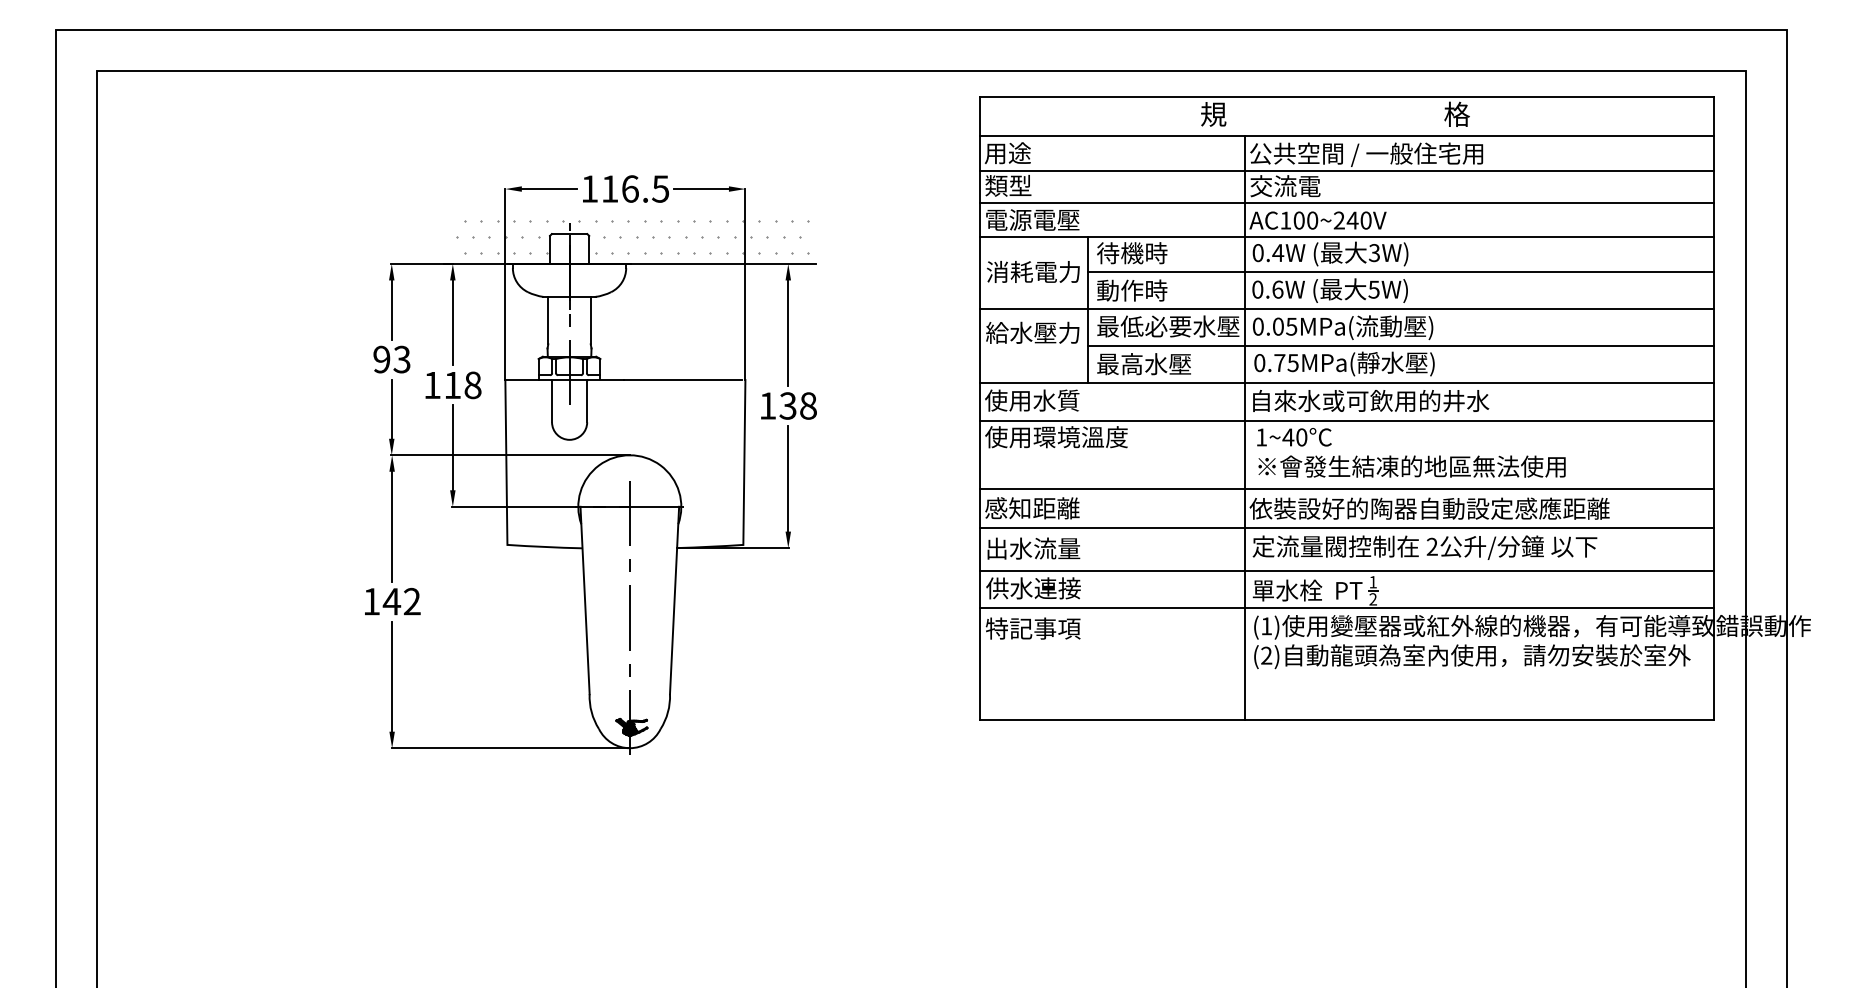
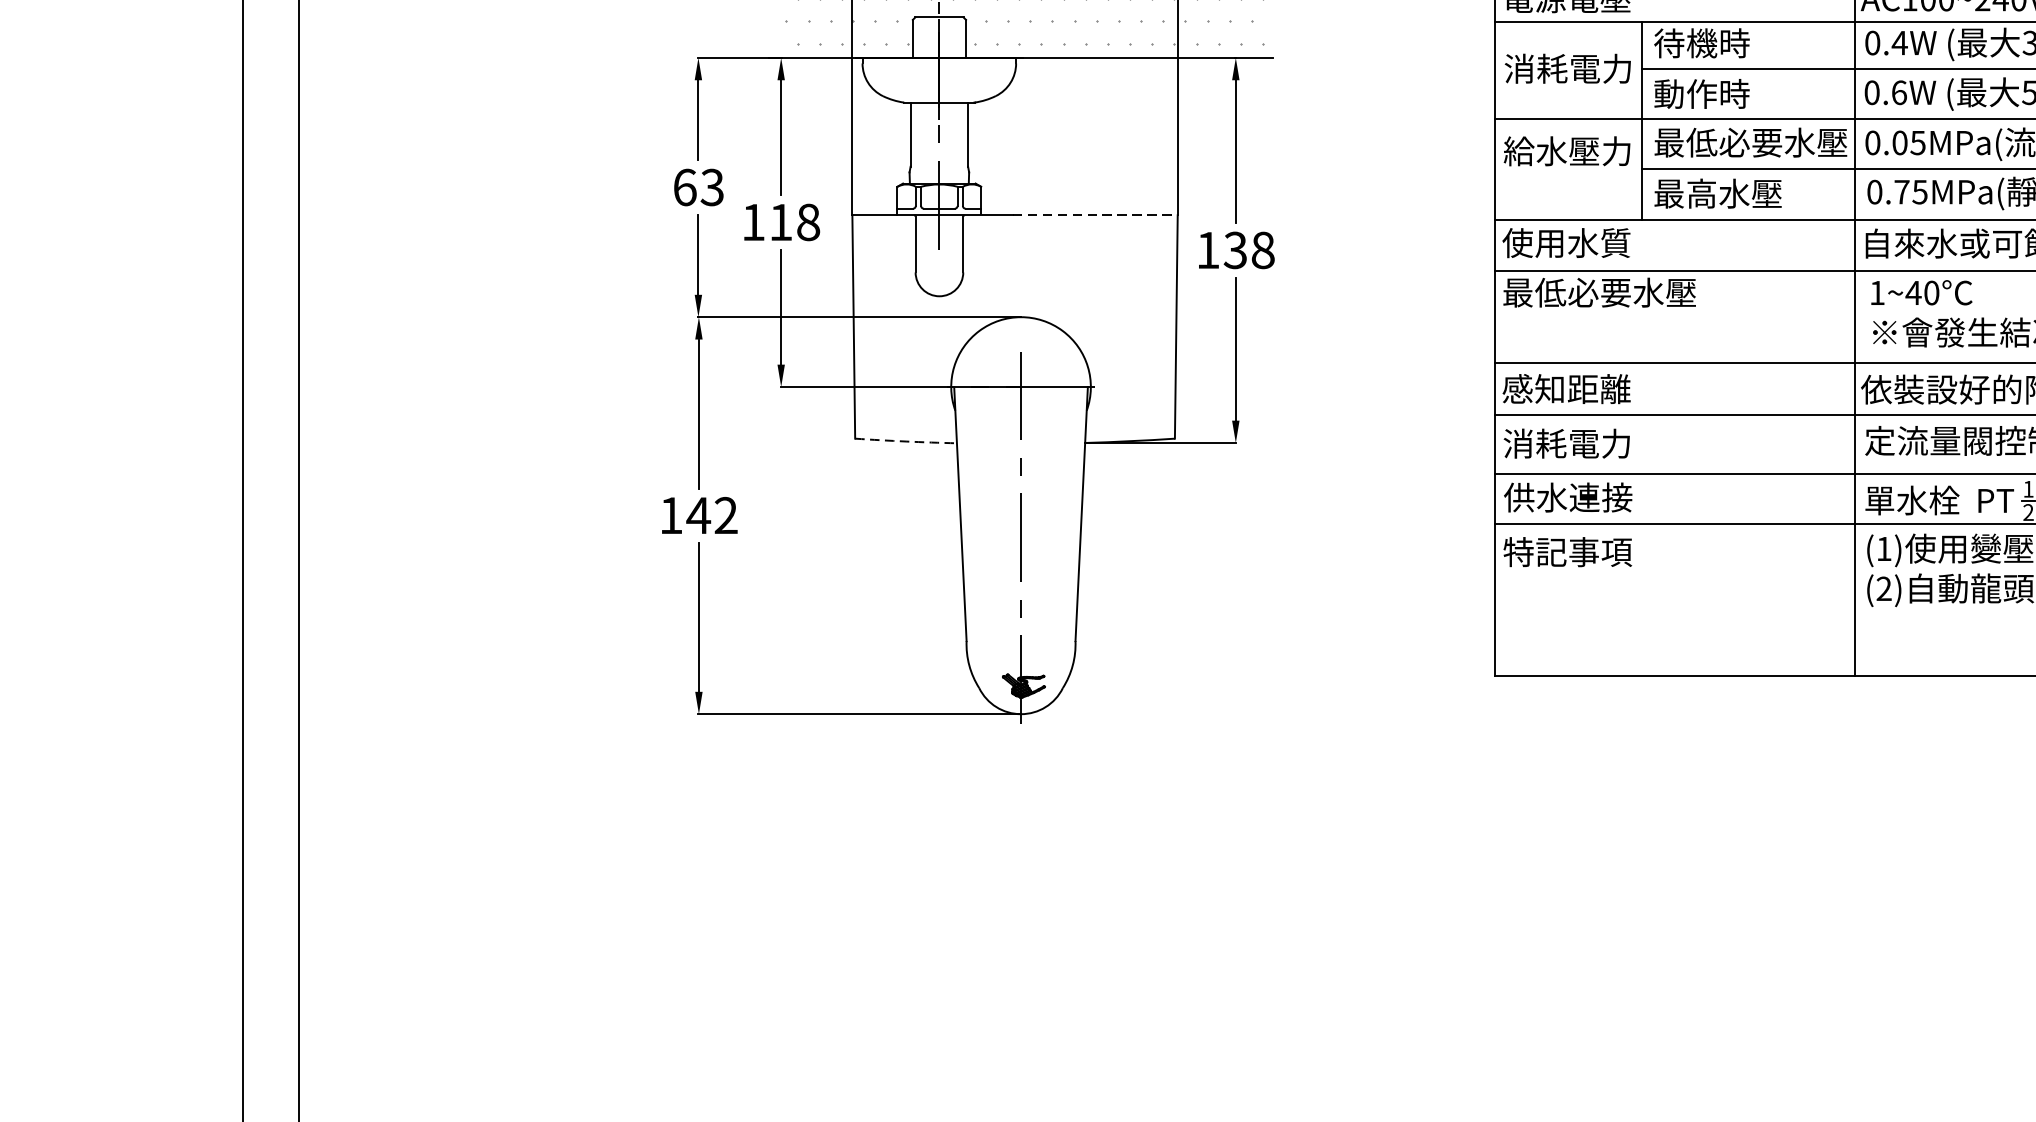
text: (381, 359) -> (684, 187), 93 -> 63
line: (683, 380) -> (1093, 215), solid -> dashed
text: (1056, 437) -> (1599, 293), 使用環境溫度 -> 最低必要水壓
arc: (544, 547) -> (905, 442), solid -> dashed
text: (1033, 548) -> (1568, 443), 出水流量 -> 消耗電力

